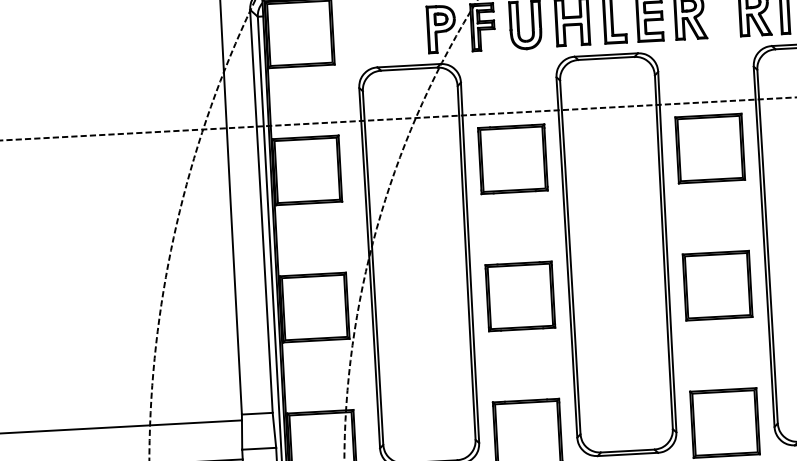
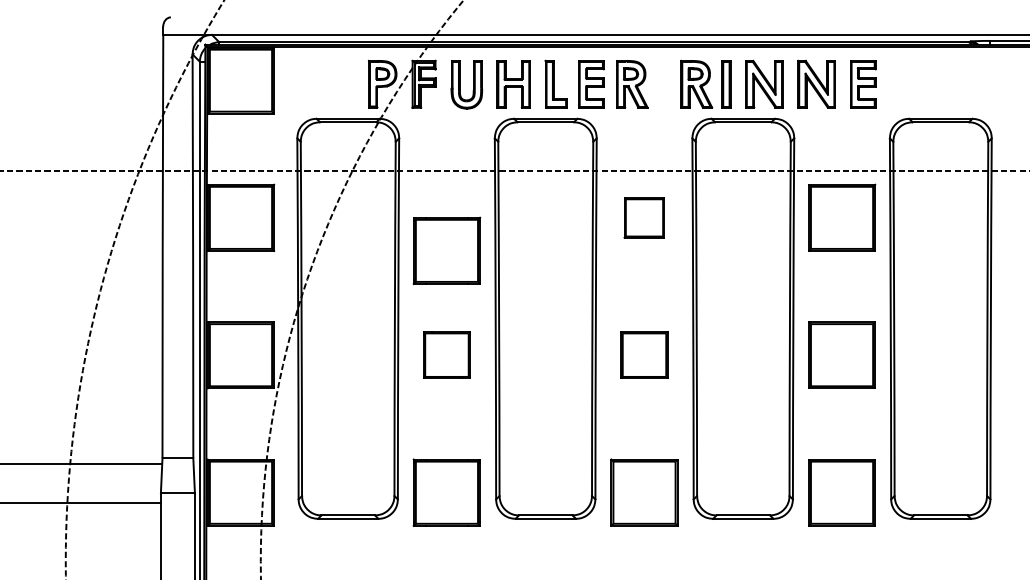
part: (710, 148) -> (644, 217), size x0.6
part: (512, 158) -> (446, 250), moved
part: (717, 285) -> (644, 354), size x0.7
part: (519, 295) -> (446, 354), size x0.7

